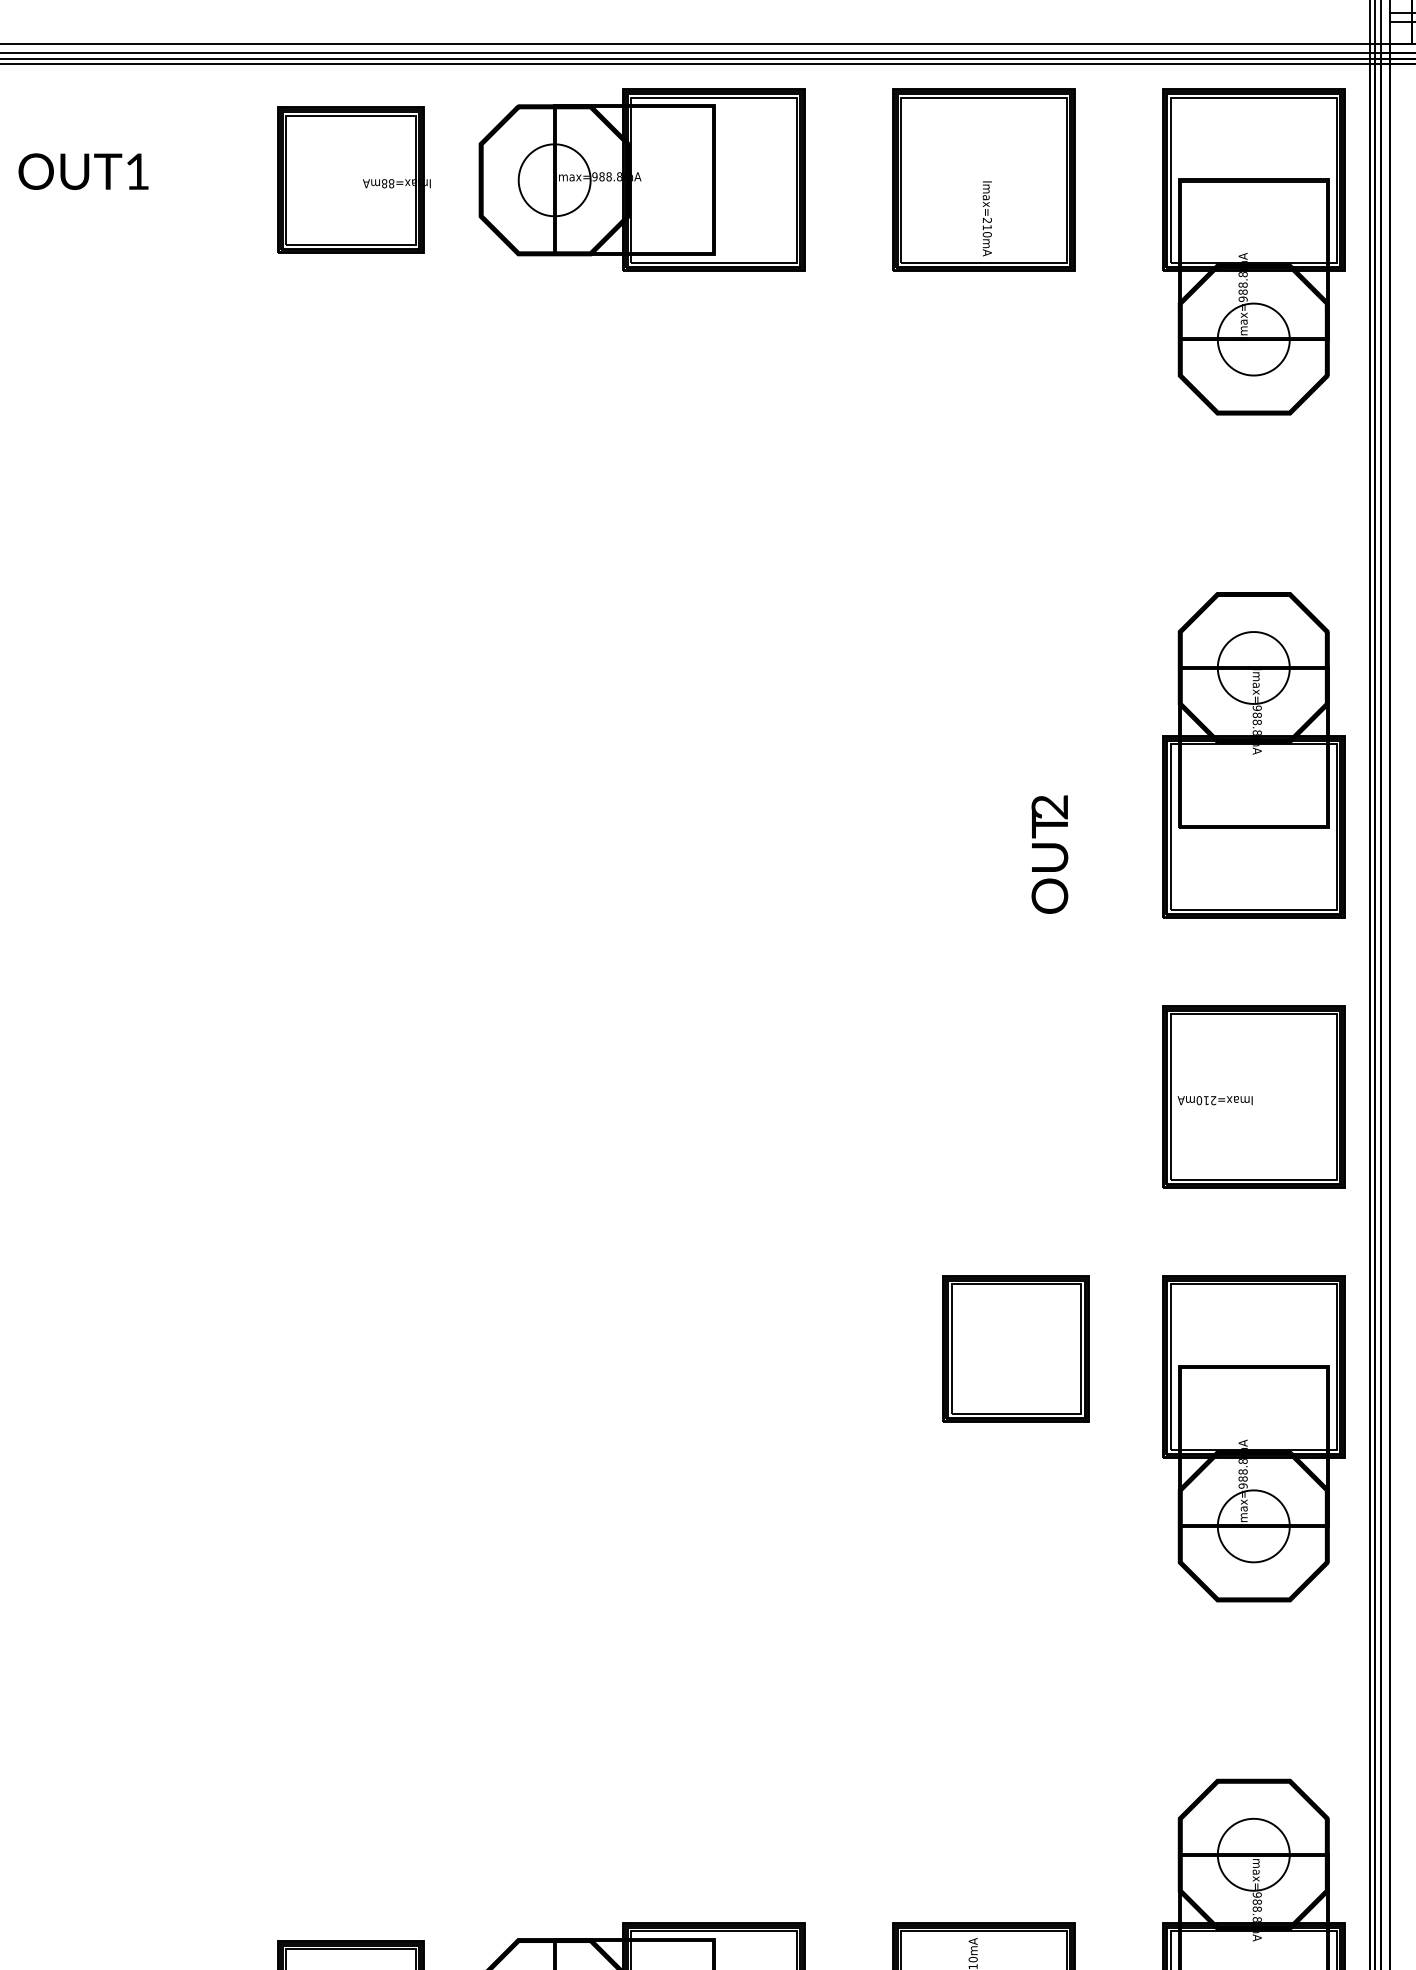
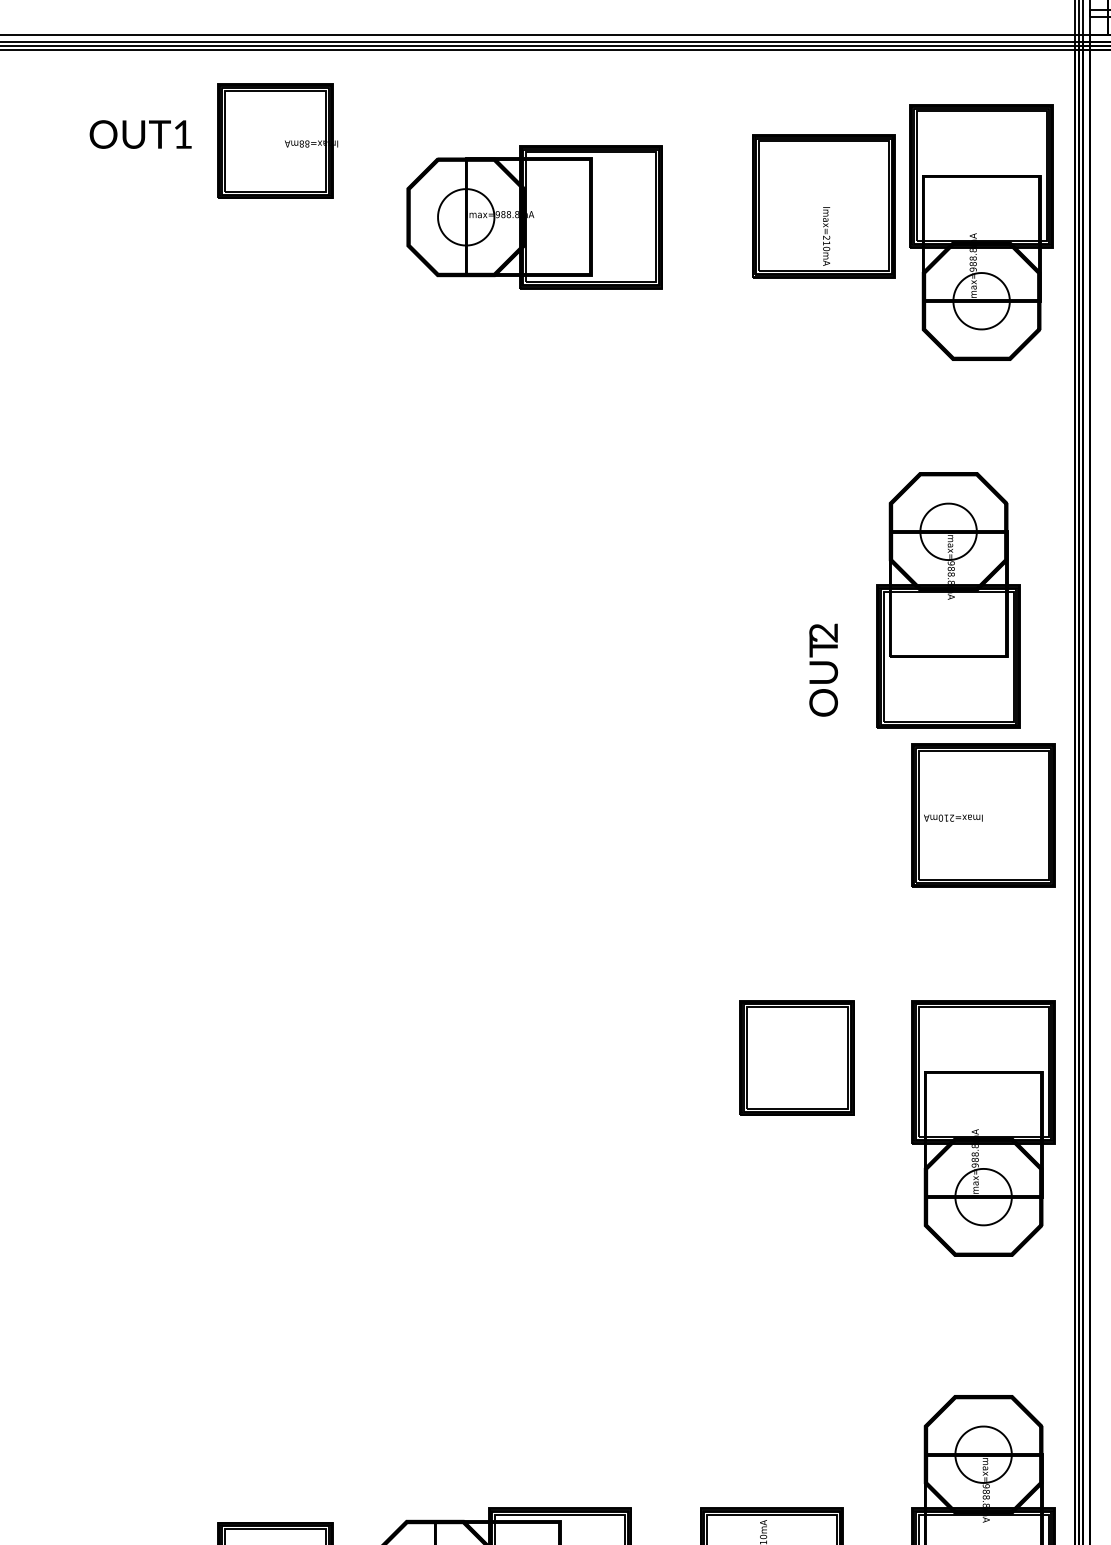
text: (83, 171) -> (140, 134), moved
part: (641, 180) -> (534, 217), moved
part: (983, 180) -> (823, 206), moved
part: (1253, 251) -> (981, 232), moved
part: (1253, 755) -> (948, 600), moved
part: (1253, 1097) -> (983, 815), moved

